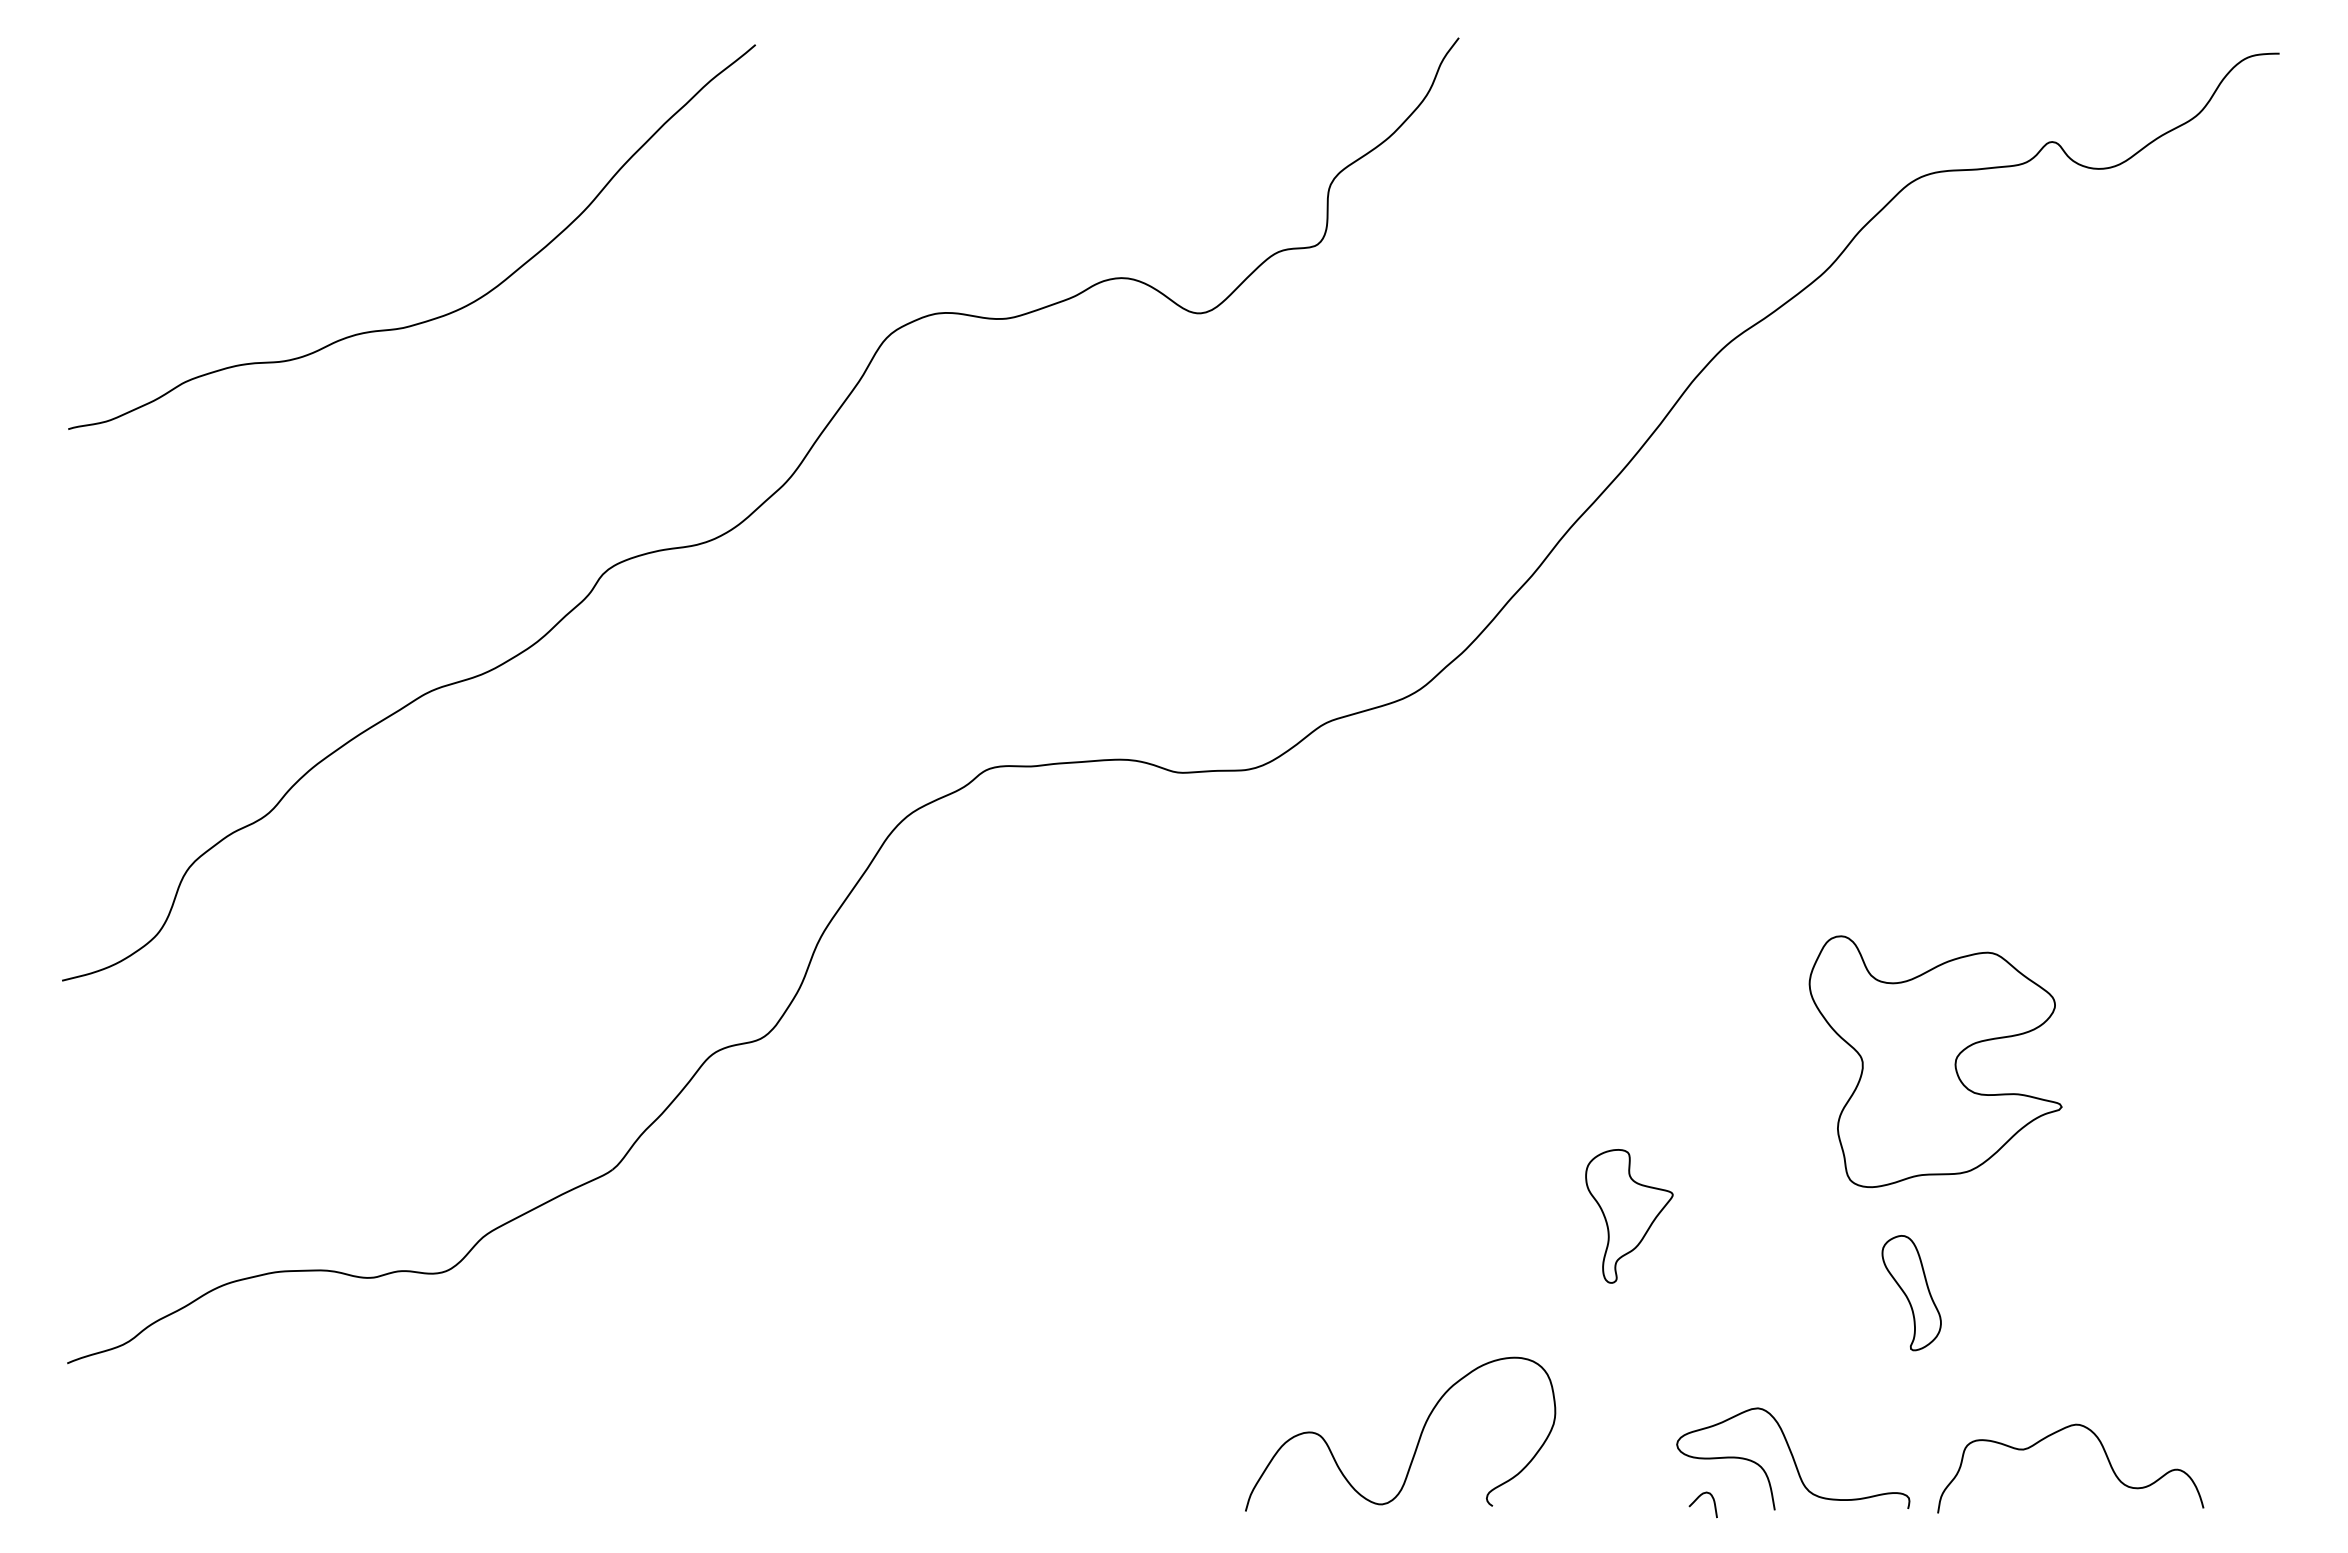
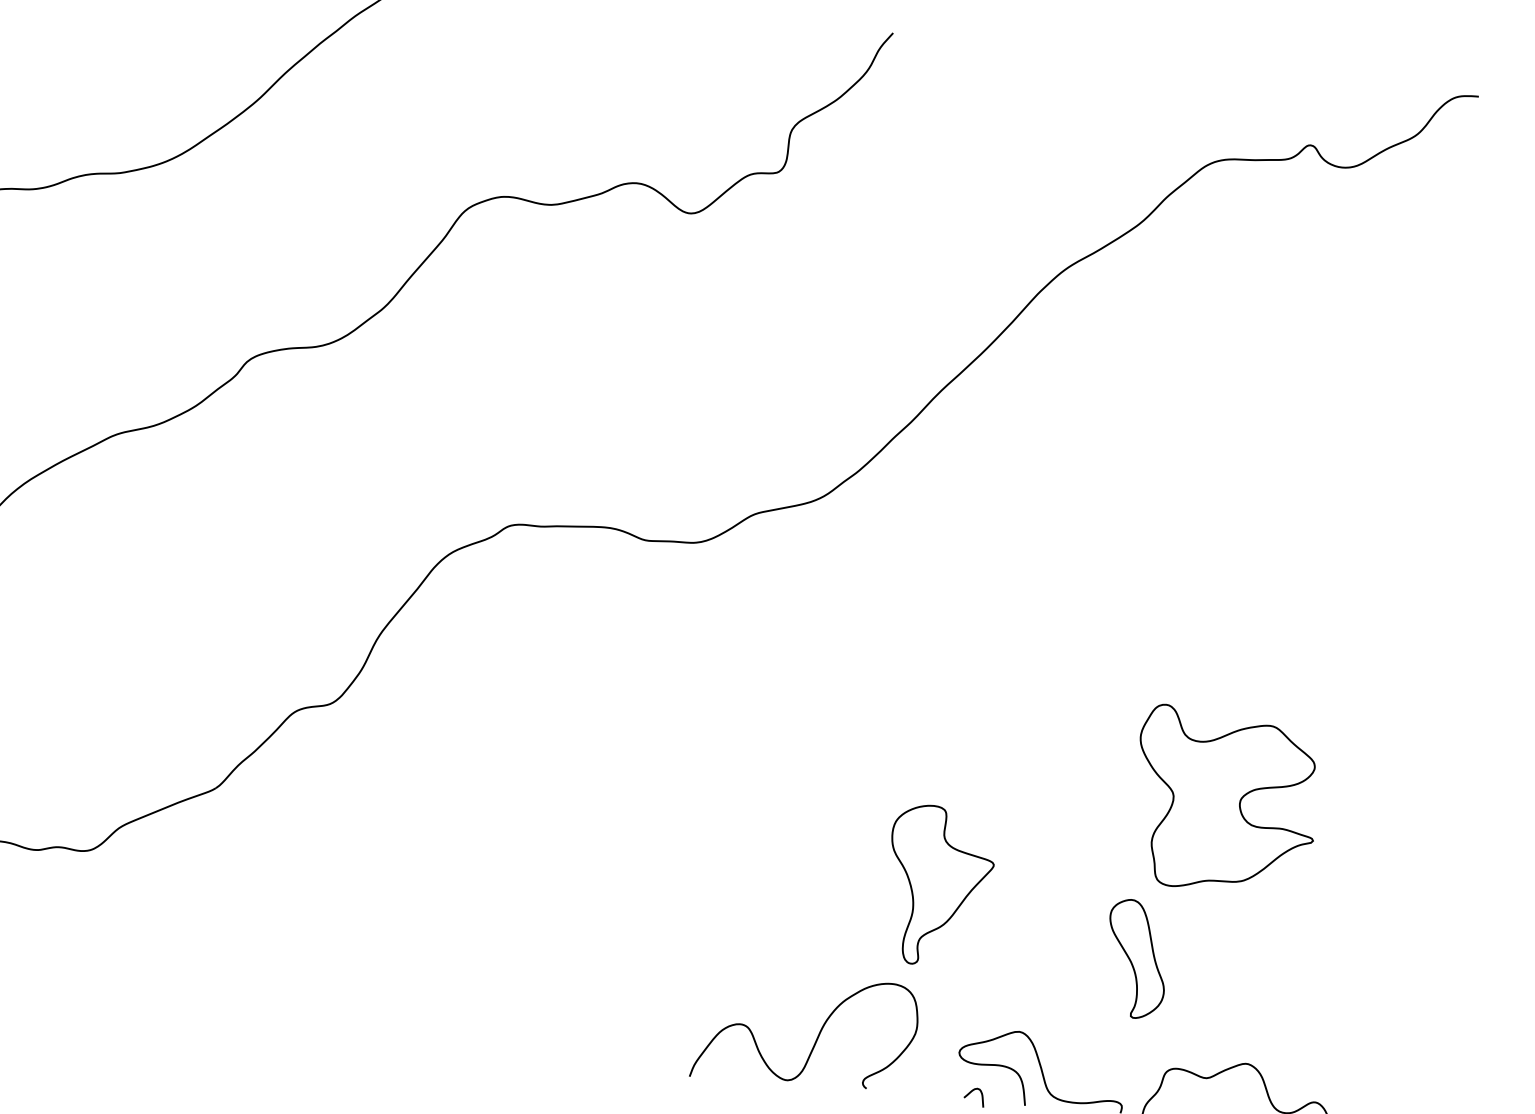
part: (1935, 1061) -> (1225, 800), moved
part: (1629, 1216) -> (939, 886), size x1.67
part: (1911, 1292) -> (1136, 958), size x1.43
curve: (1418, 1438) -> (817, 1035), moved

